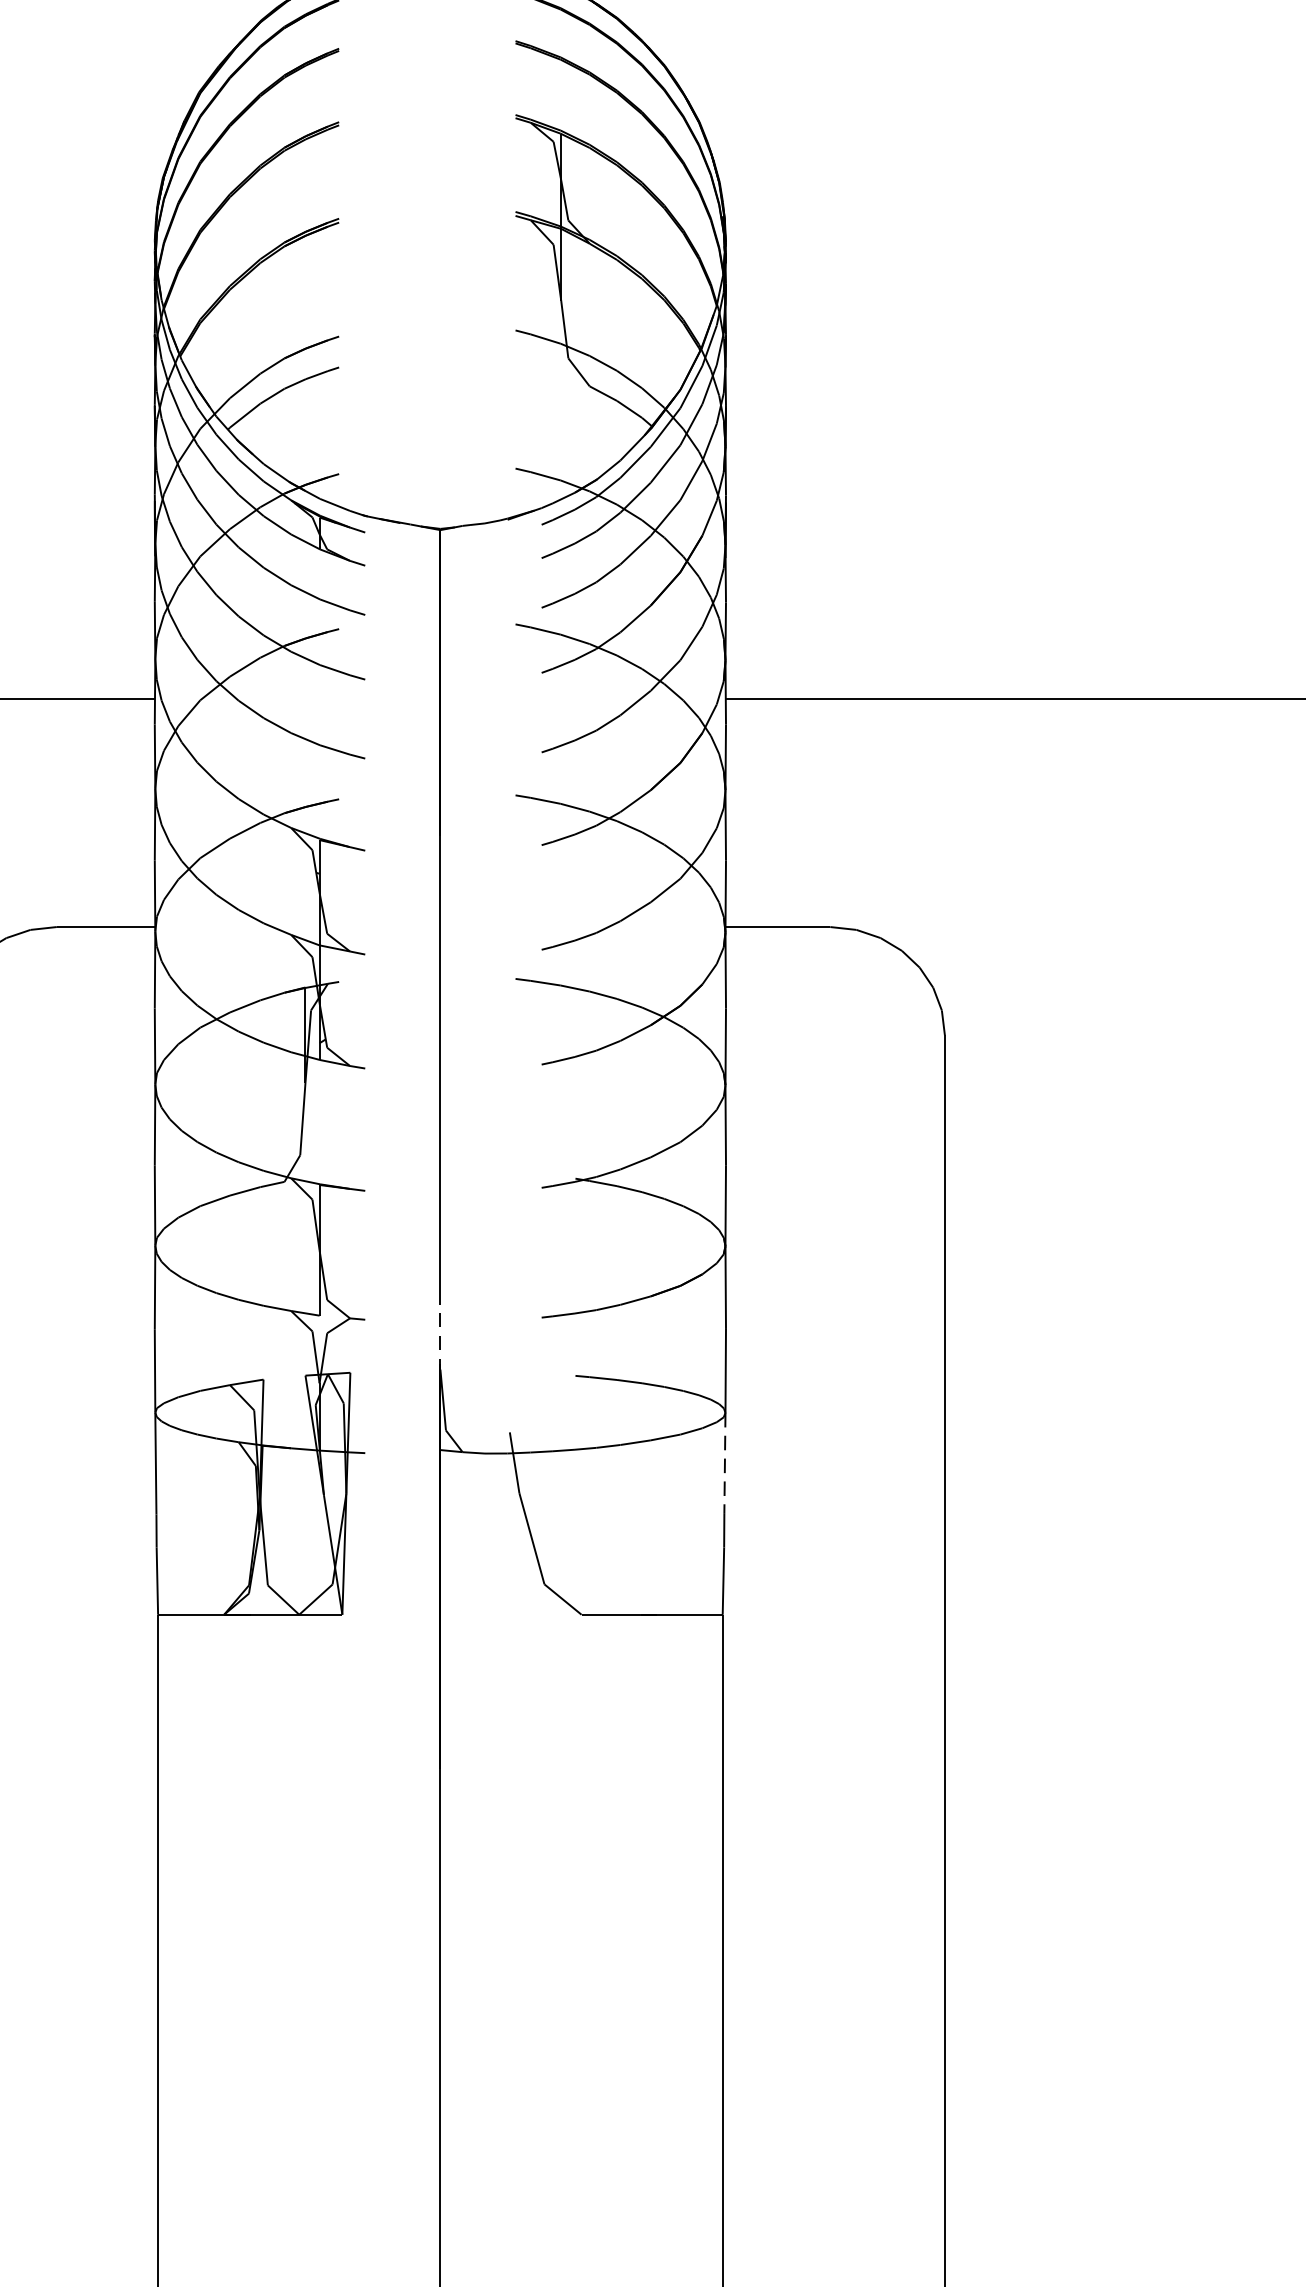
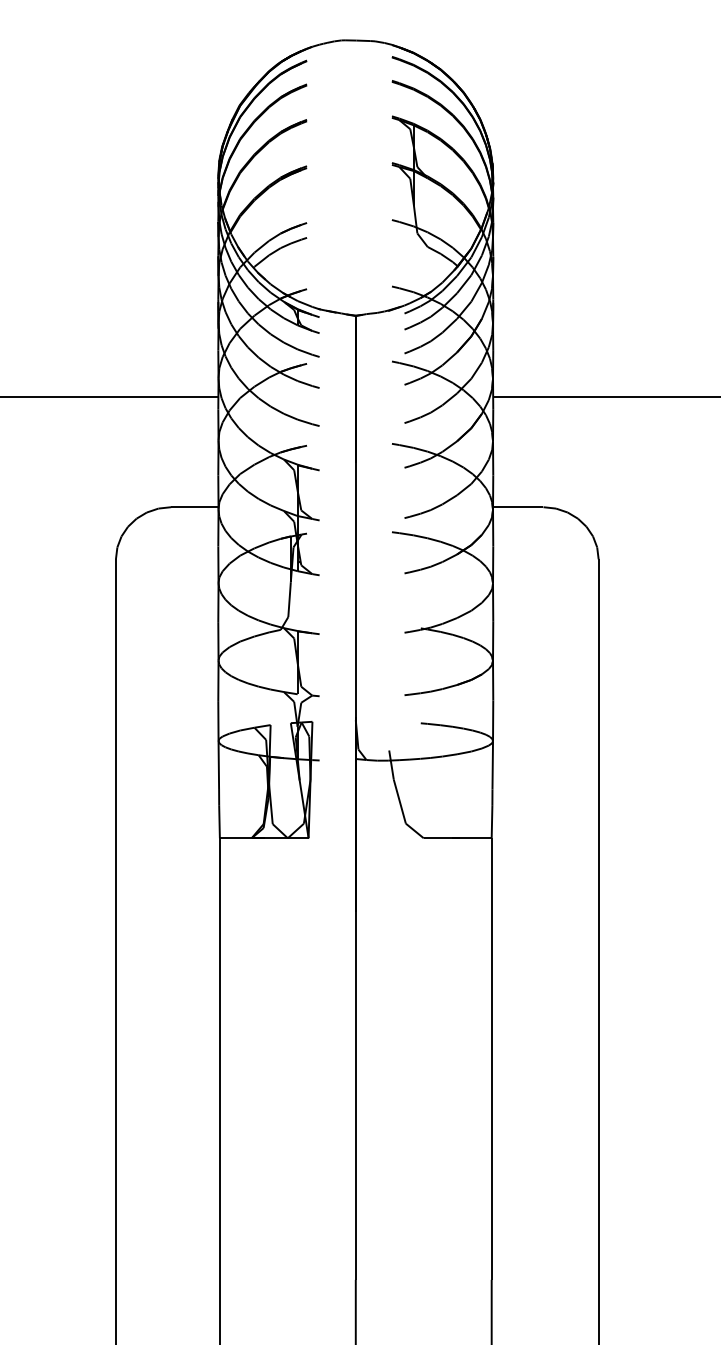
line: (439, 1330) -> (355, 701), dashed -> solid
line: (724, 1463) -> (492, 765), dashed -> solid

